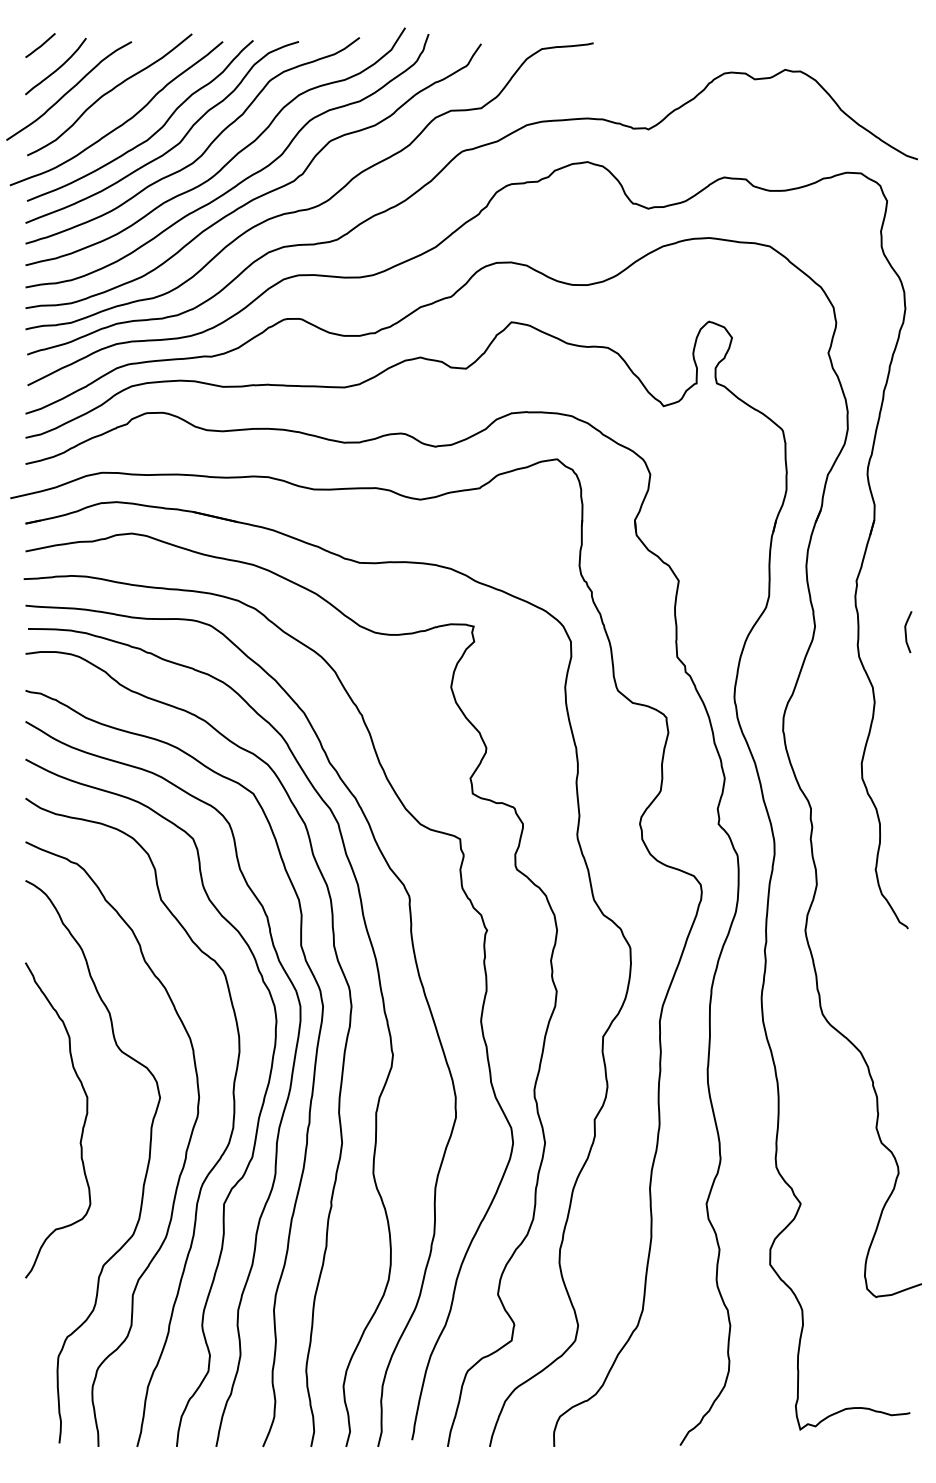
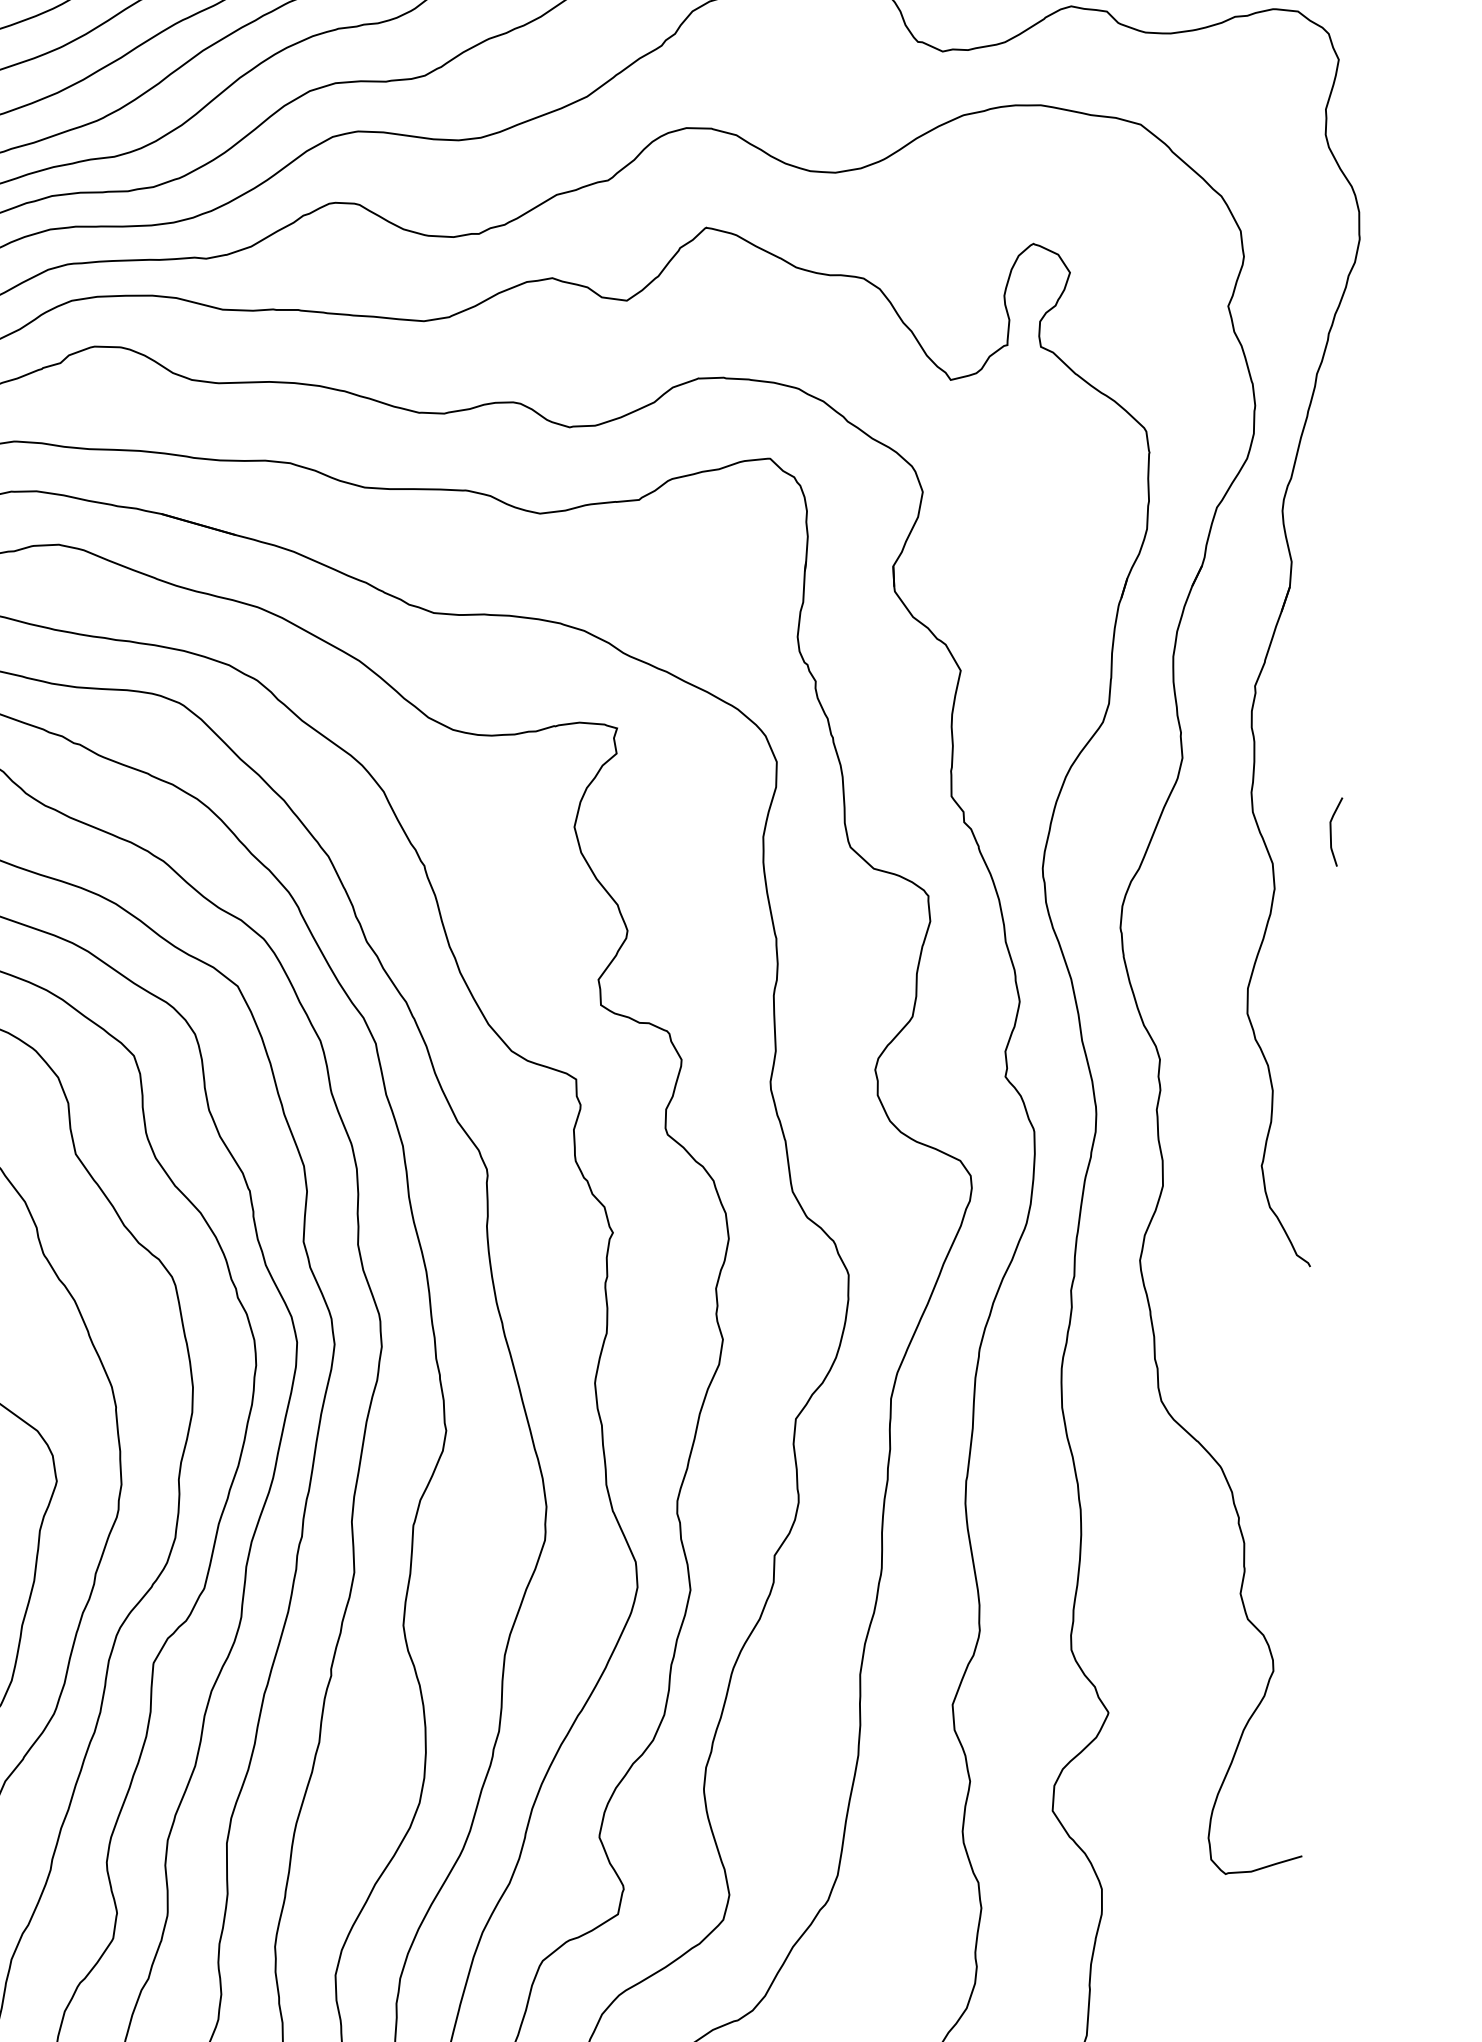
curve: (906, 632) -> (1332, 832), moved

